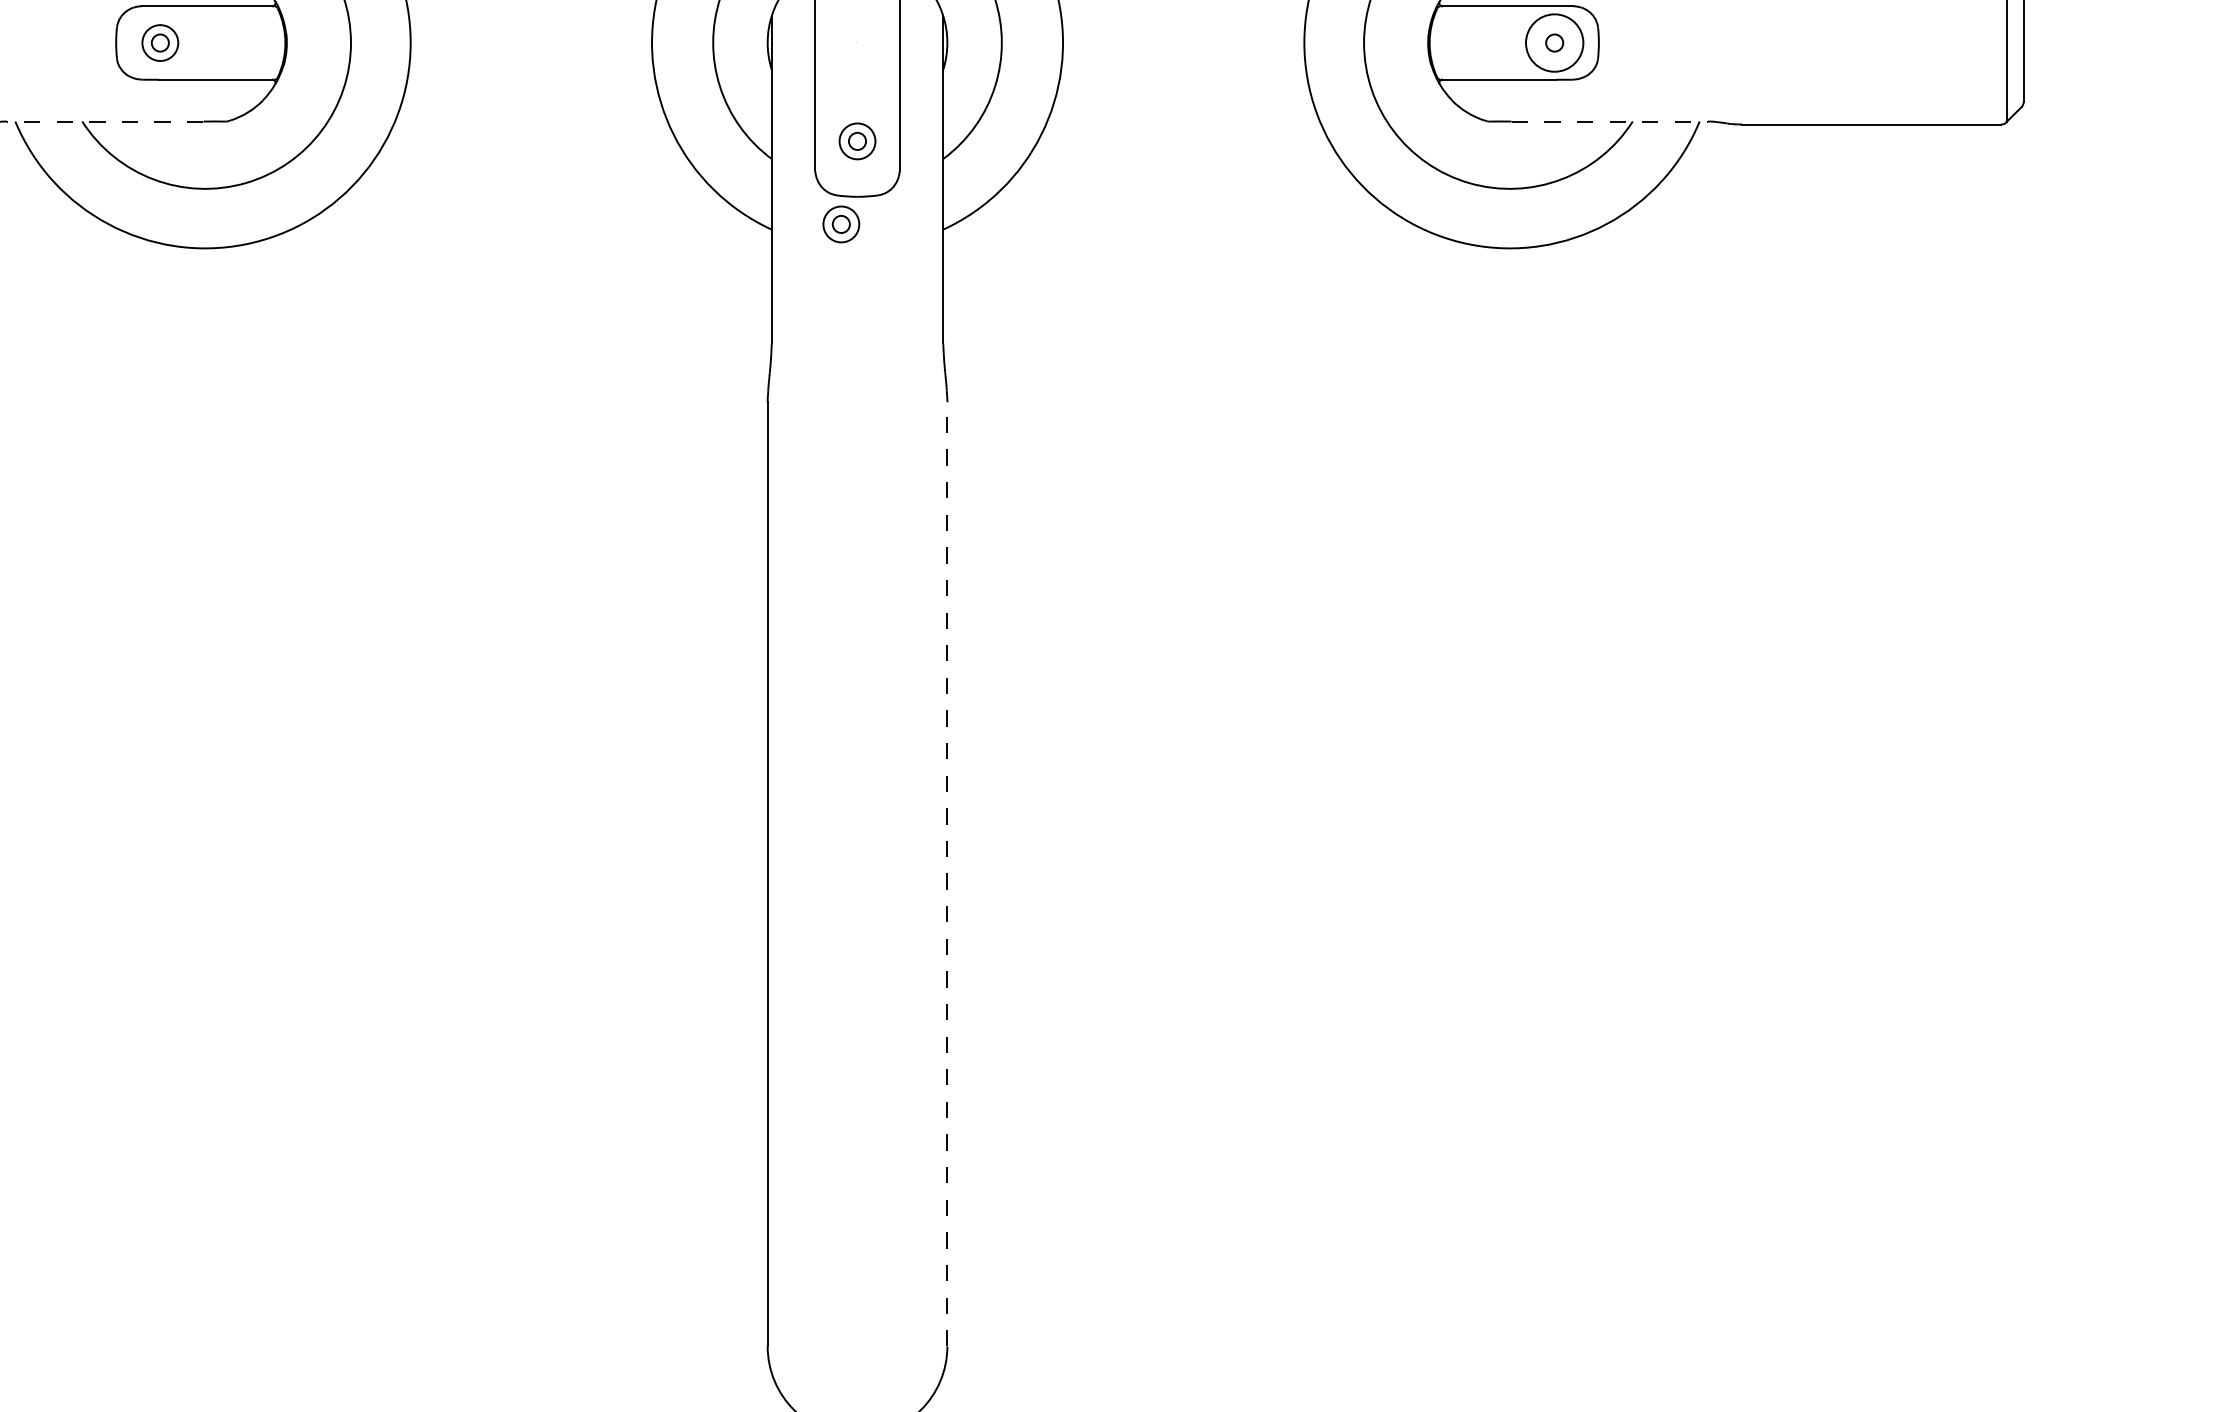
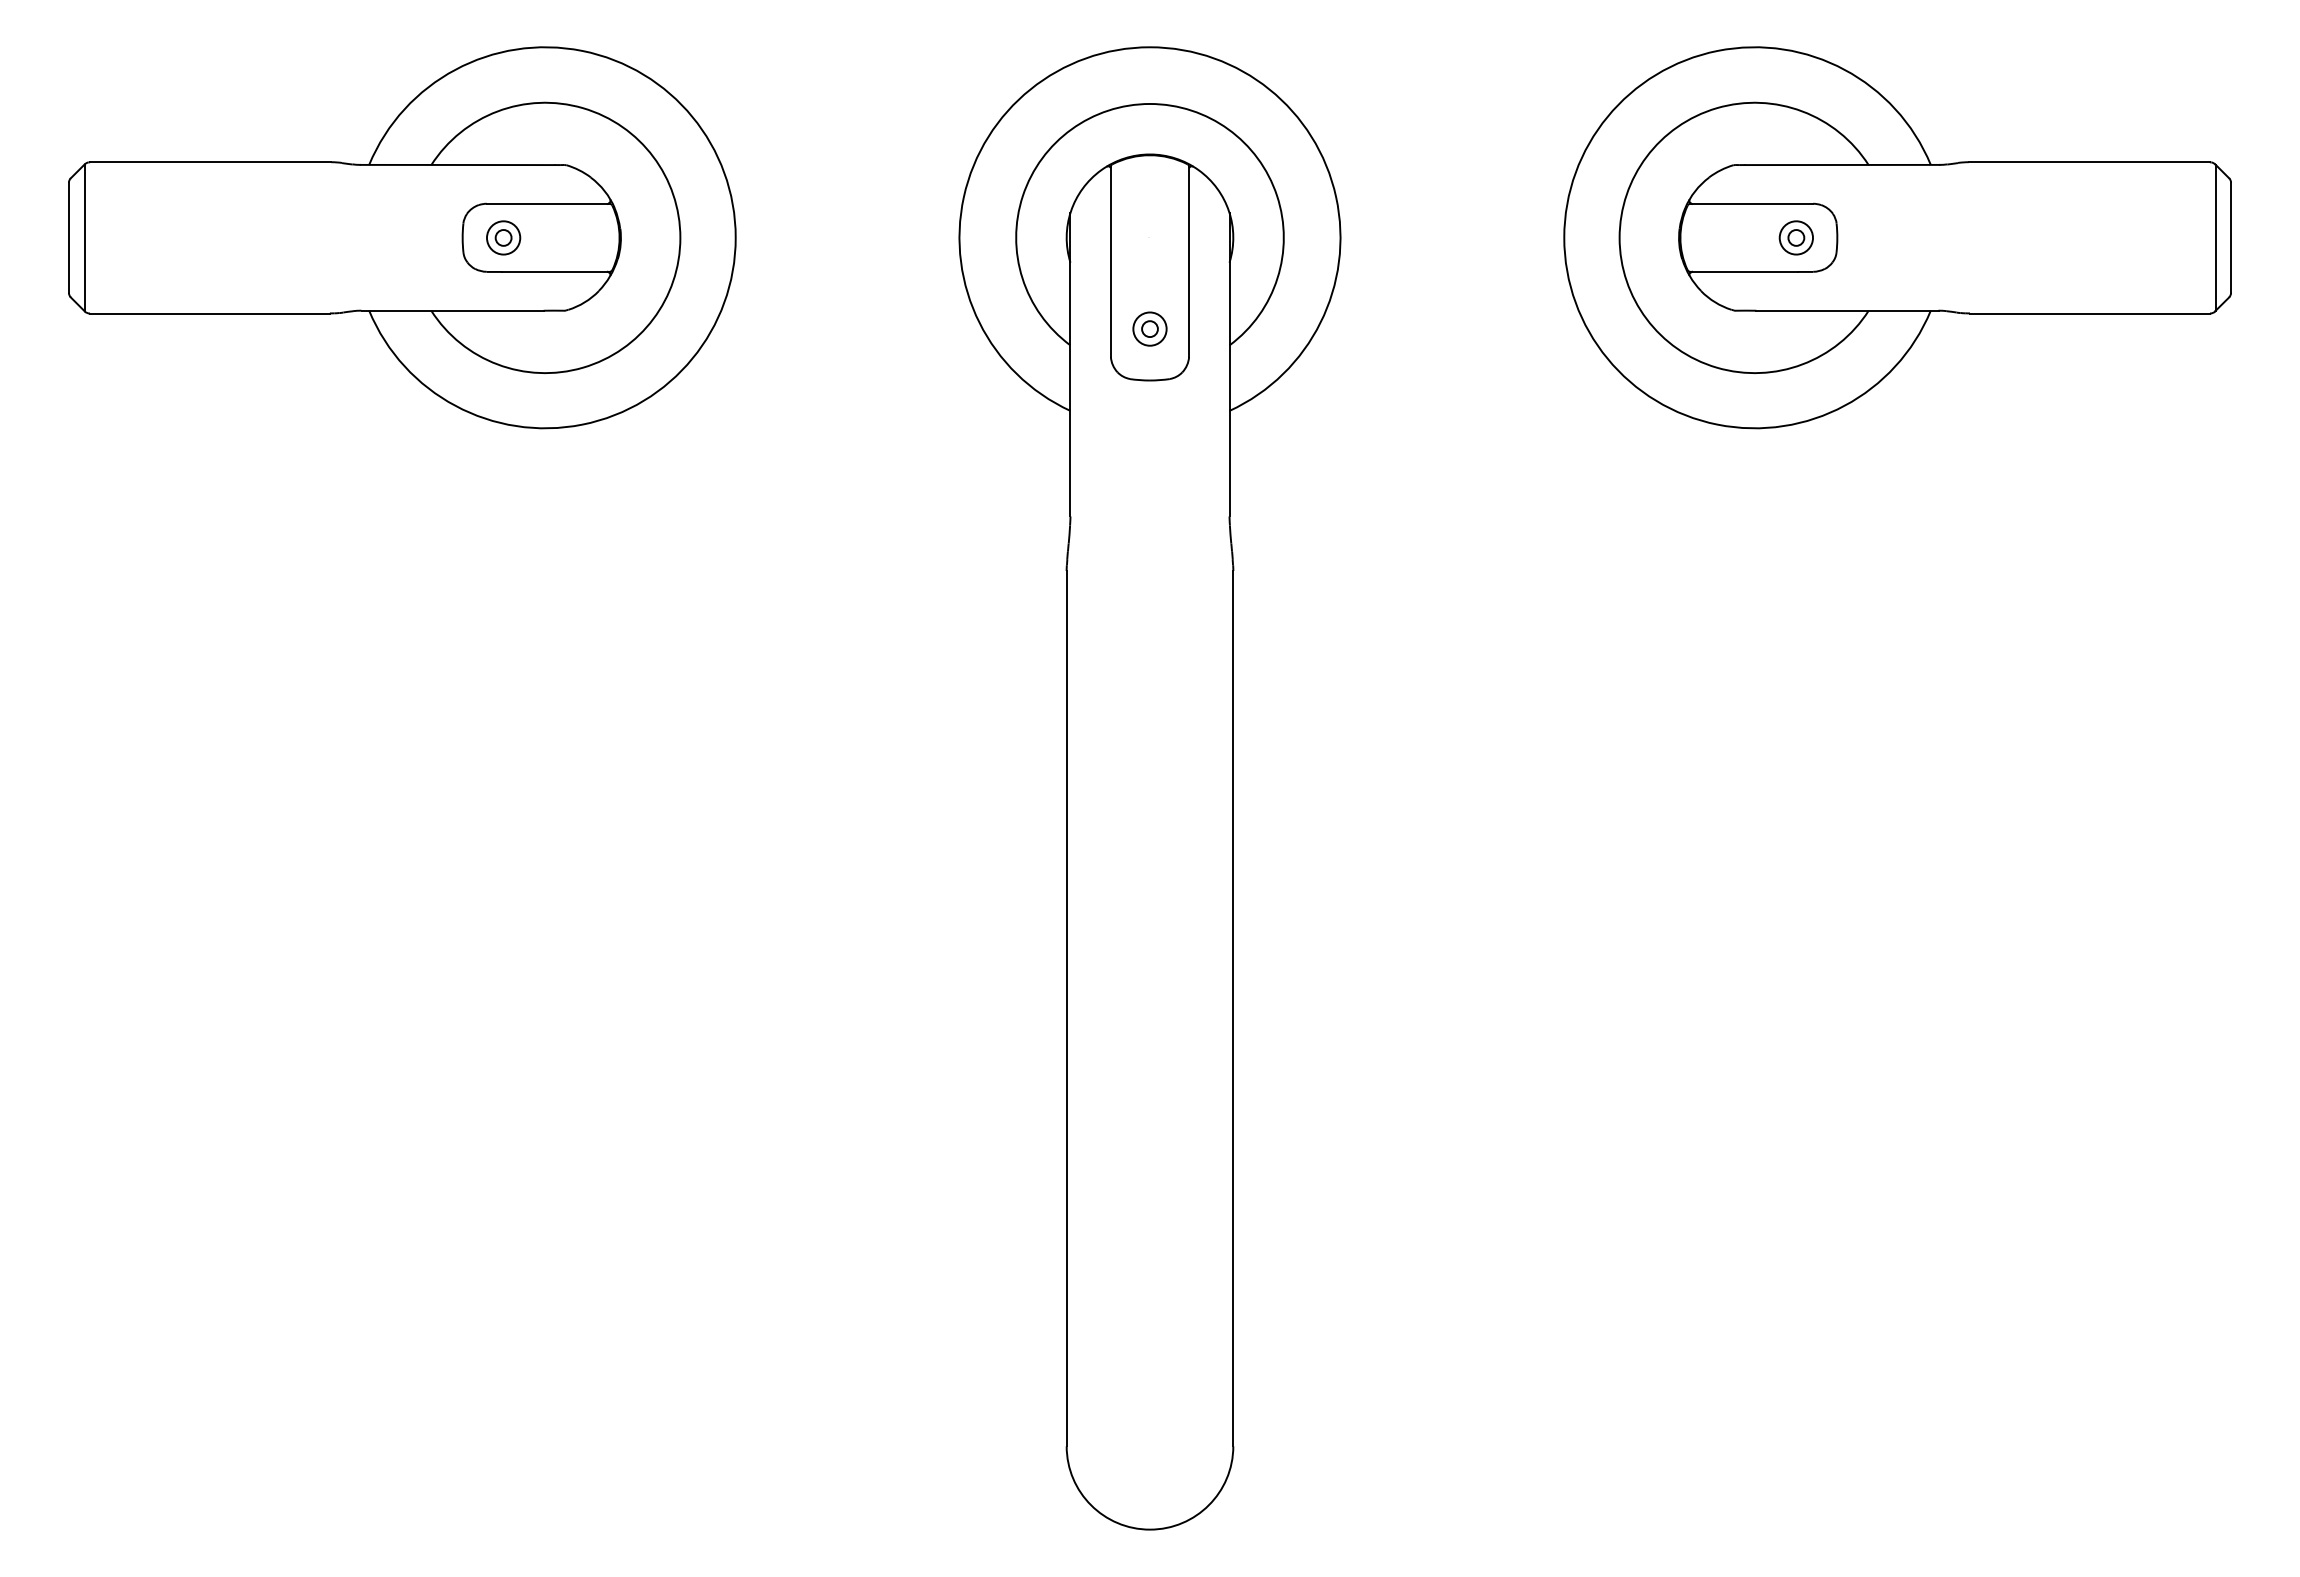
circle: (1554, 42) -> (1796, 237), size x0.62
line: (105, 121) -> (452, 310), dashed -> solid
line: (1609, 121) -> (1847, 310), dashed -> solid
part: (840, 223) -> (1134, 405), removed
line: (947, 874) -> (1233, 1008), dashed -> solid

